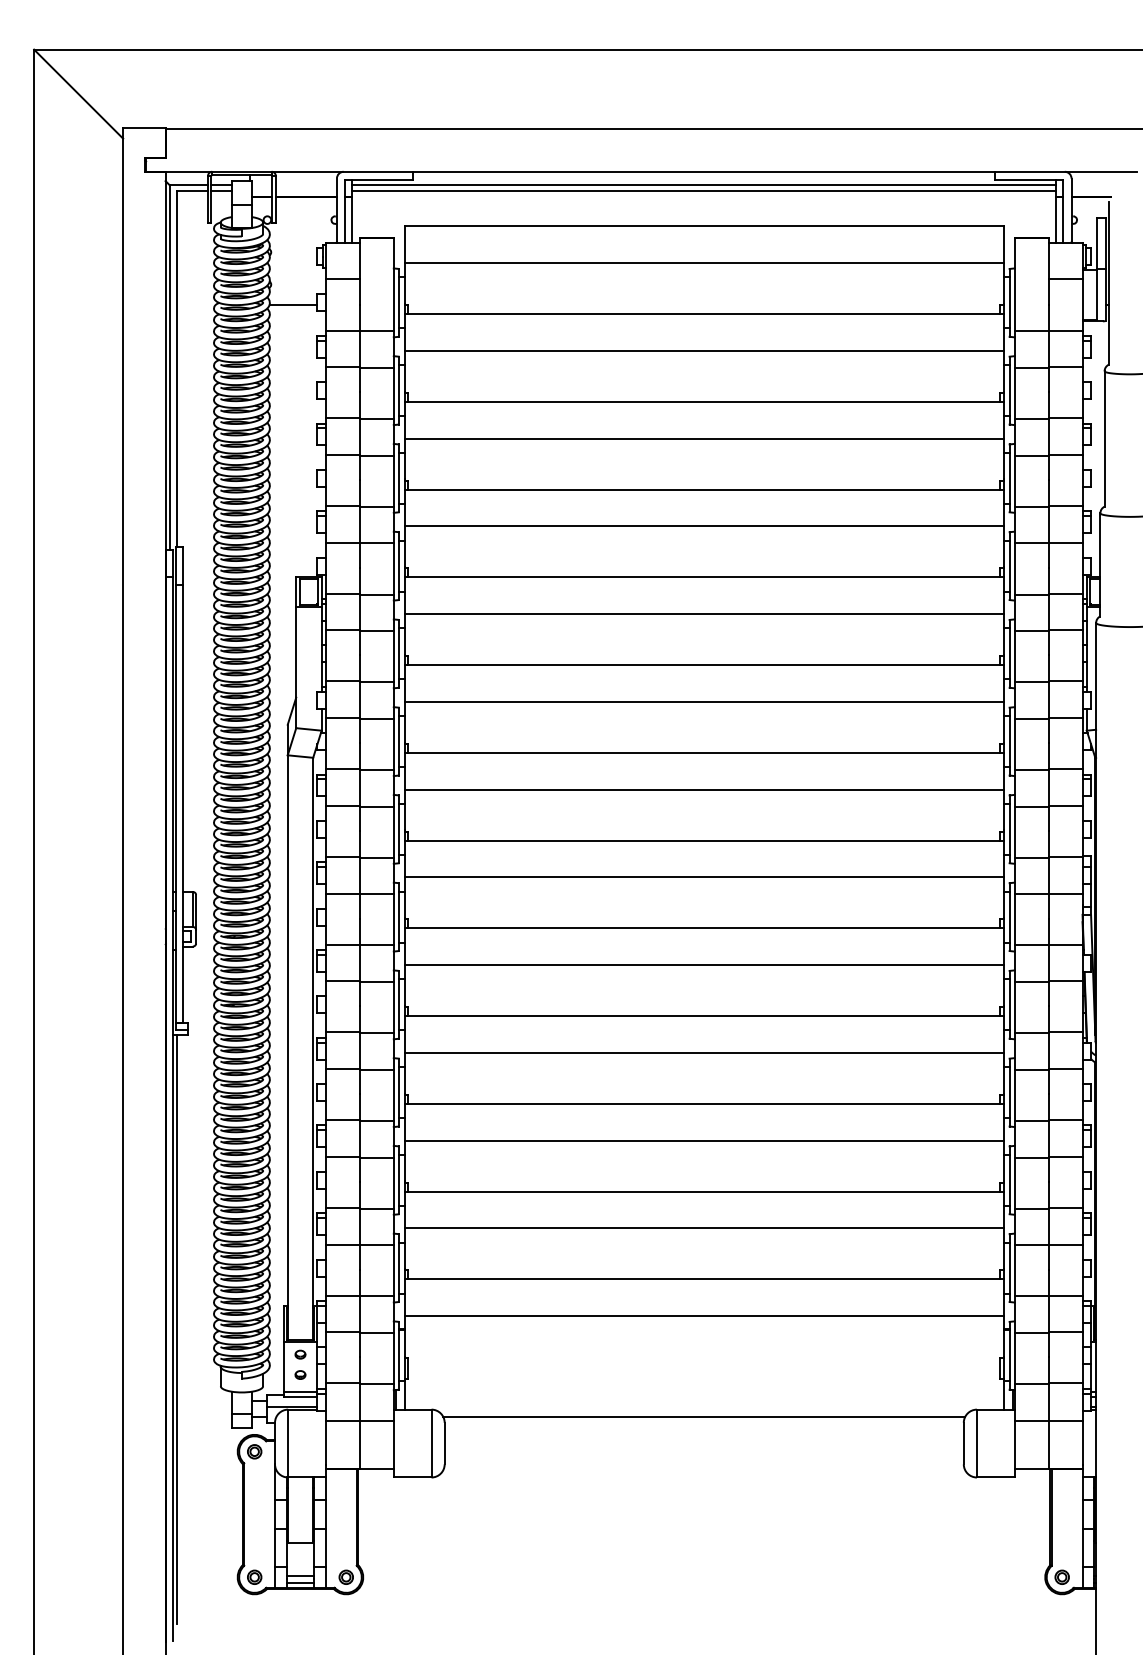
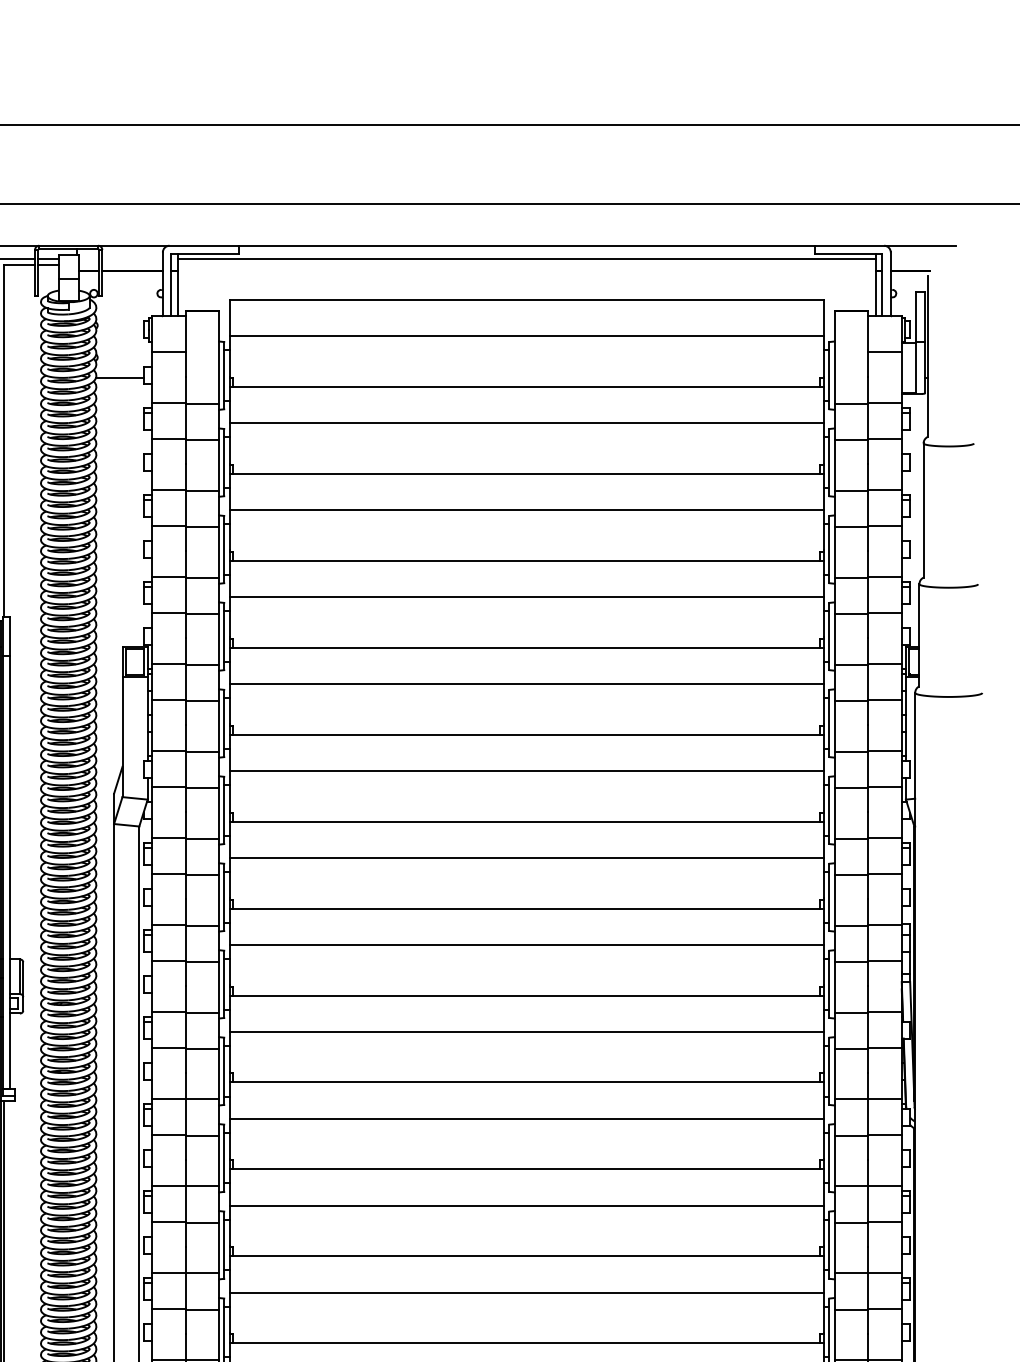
line: (704, 191) -> (527, 265), removed

